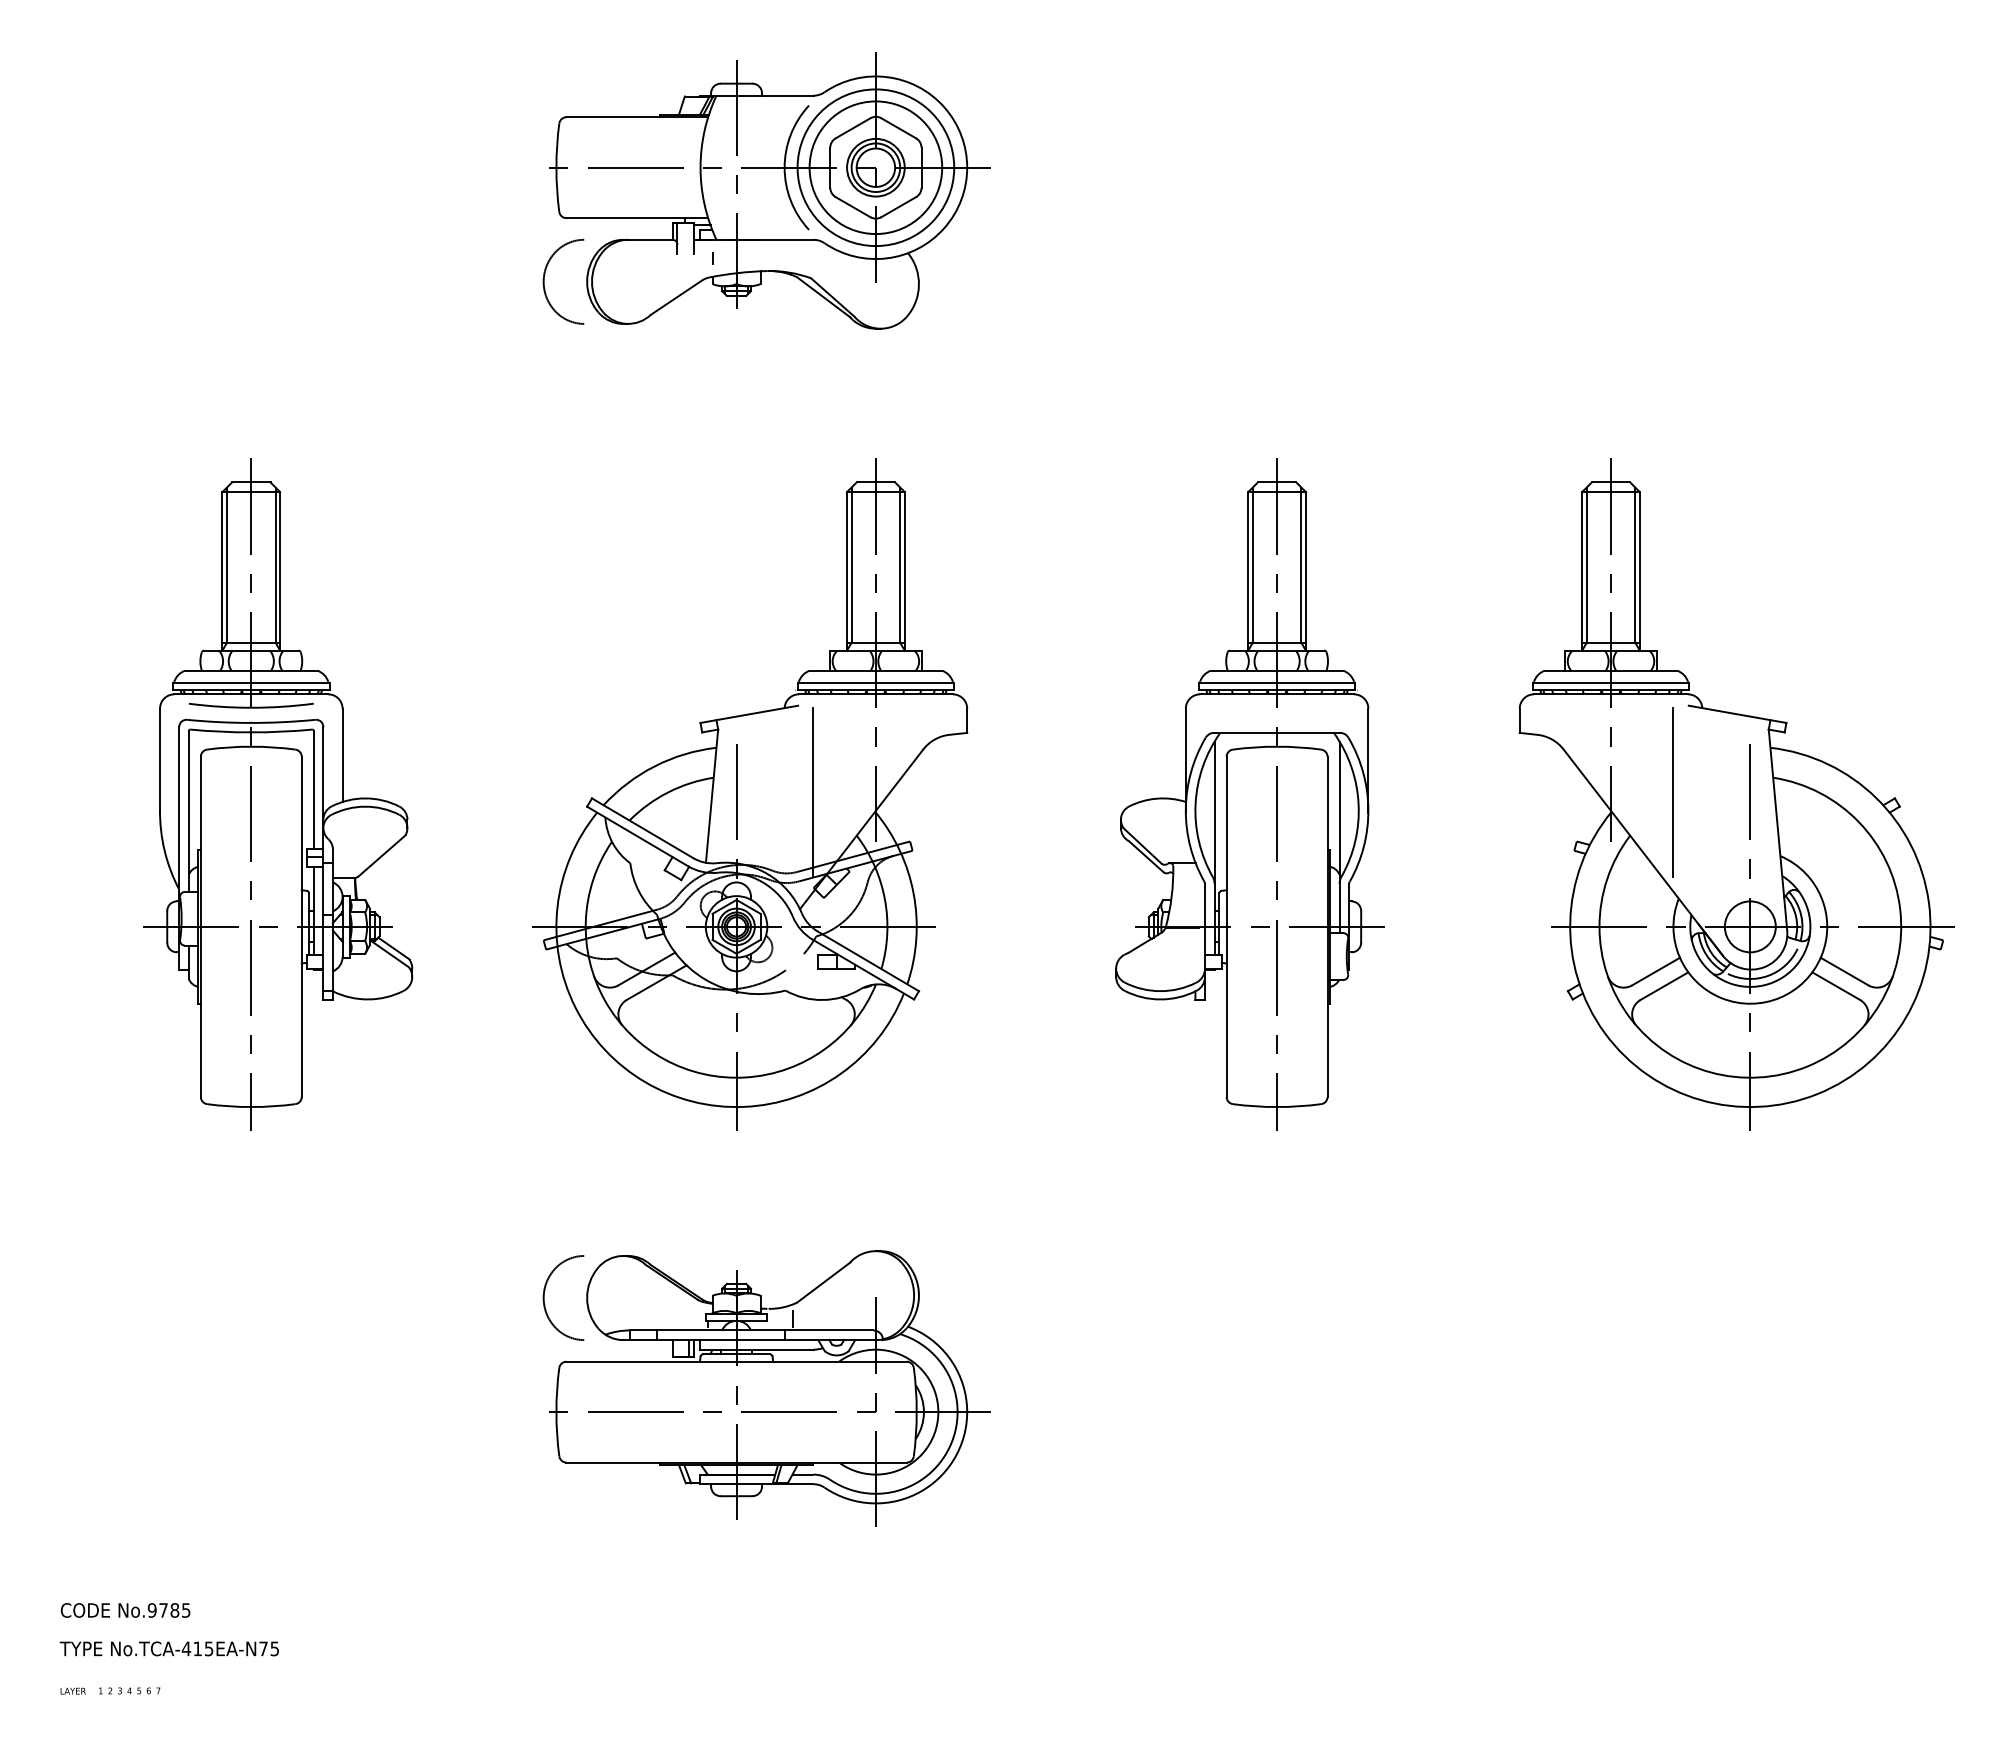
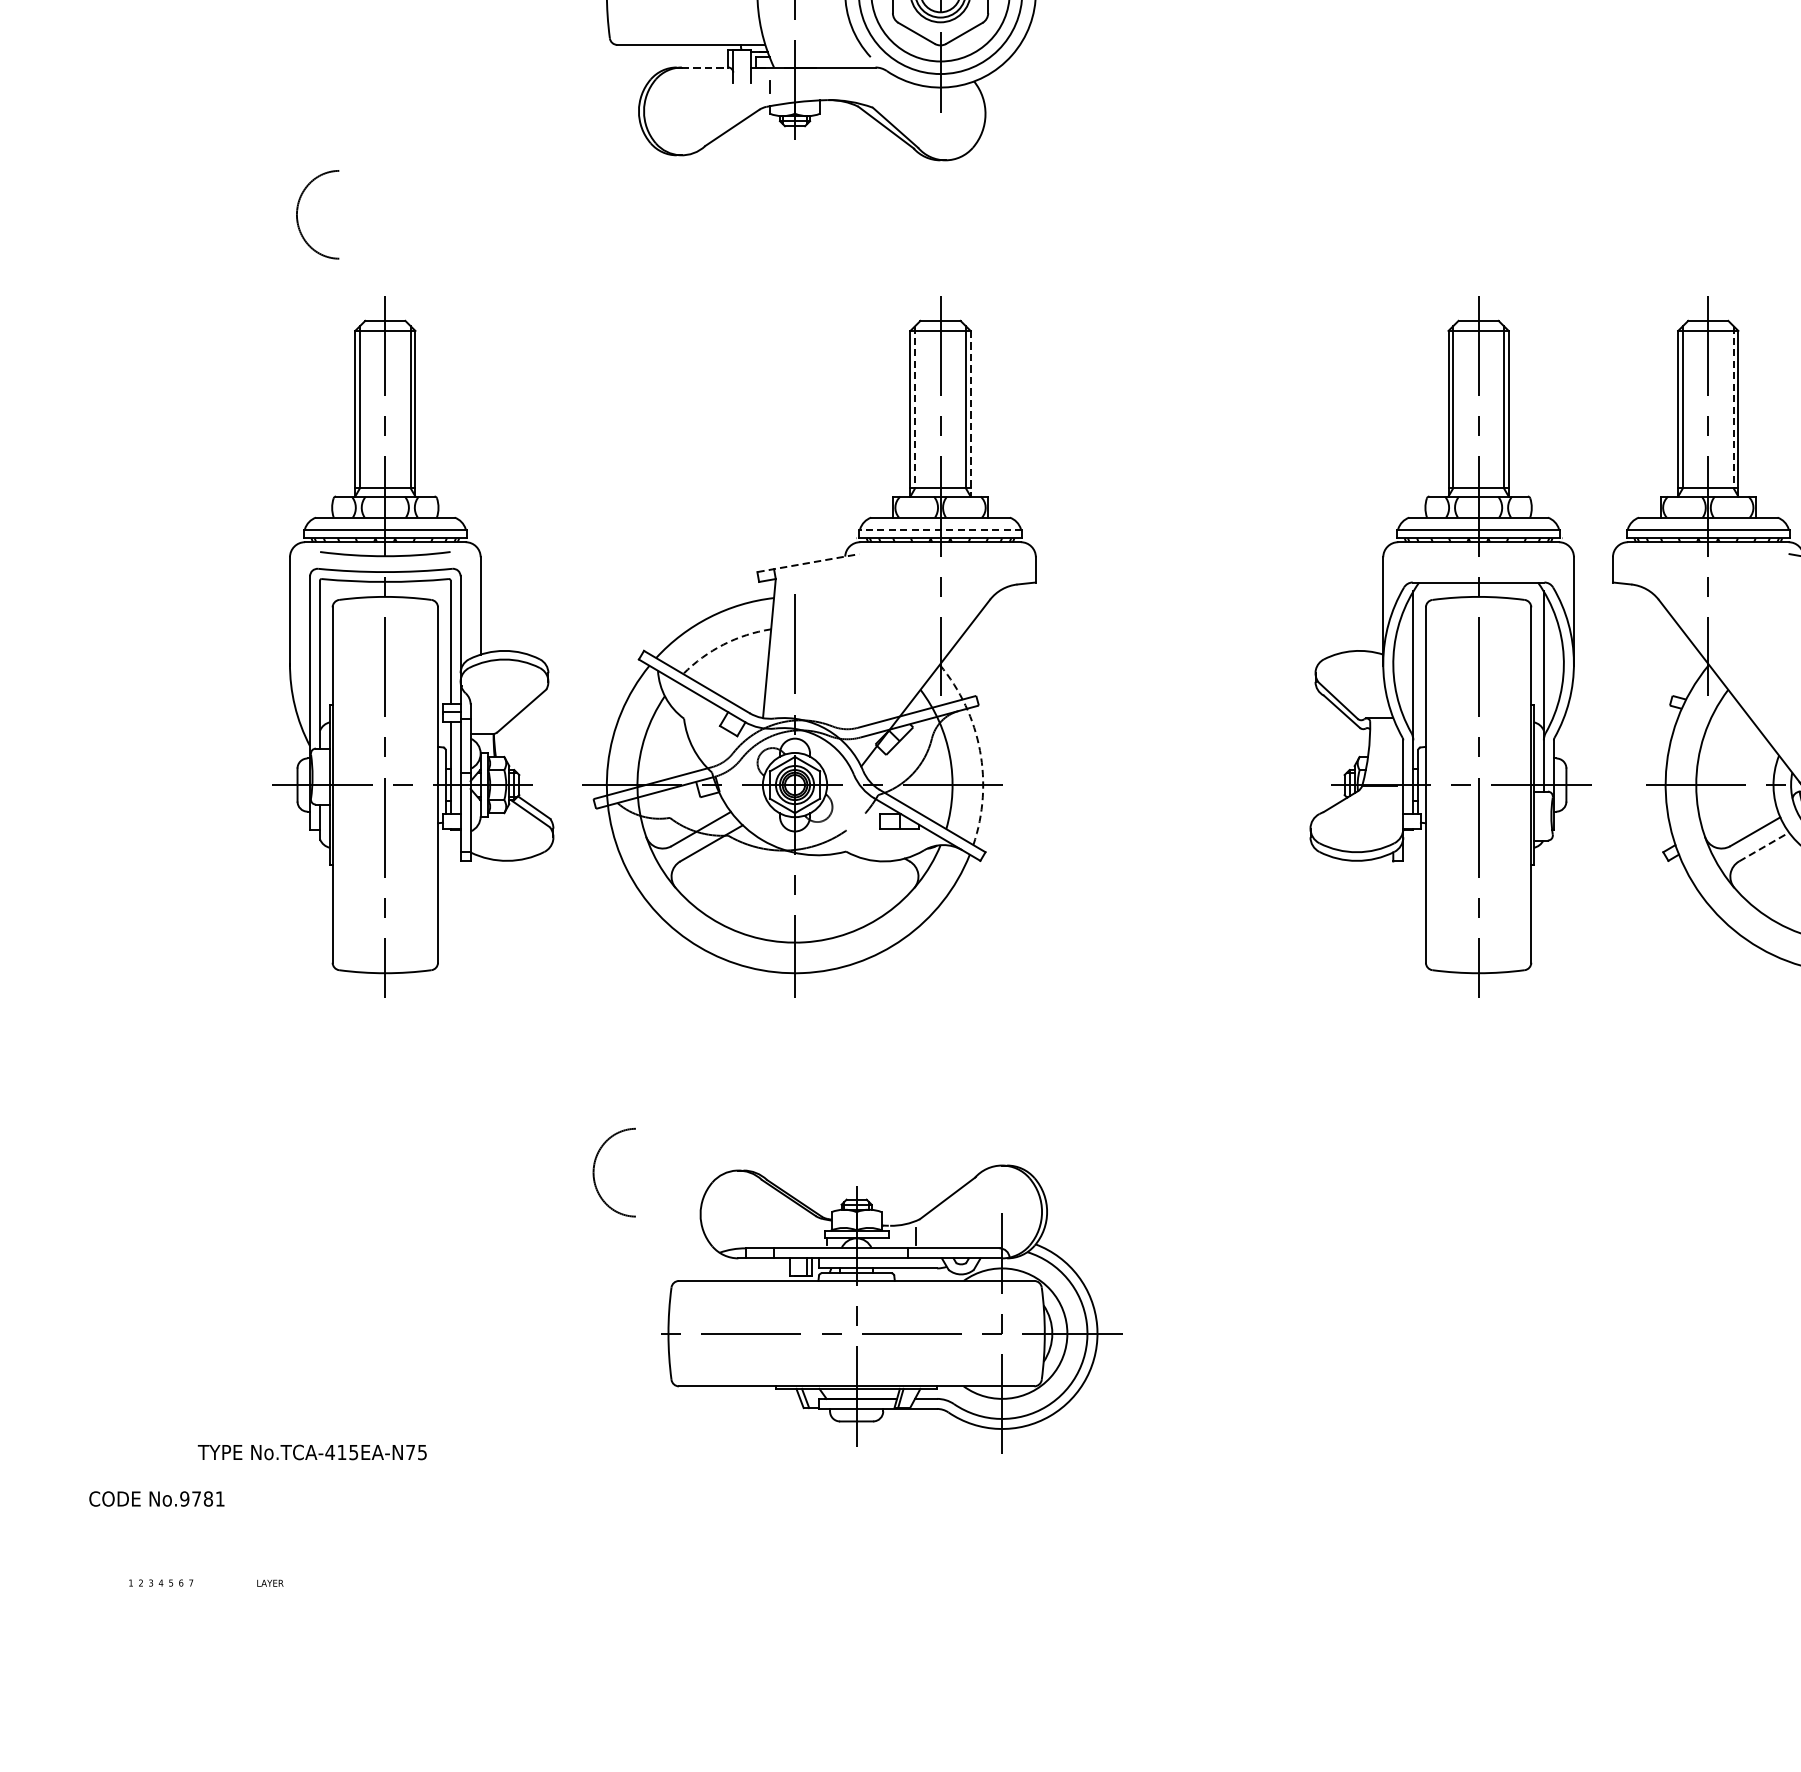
line: (650, 239) -> (705, 67), solid -> dashed
part: (545, 275) -> (298, 208), moved
line: (851, 565) -> (915, 407), solid -> dashed
line: (1635, 565) -> (1733, 407), solid -> dashed
line: (904, 571) -> (970, 413), solid -> dashed
line: (875, 682) -> (940, 529), solid -> dashed
line: (749, 714) -> (808, 563), solid -> dashed
arc: (668, 792) -> (723, 644), solid -> dashed
line: (813, 792) -> (875, 644), removed
line: (1673, 792) -> (1773, 644), removed
part: (278, 794) -> (413, 646), moved
part: (1249, 794) -> (1449, 646), moved
arc: (913, 893) -> (979, 750), solid -> dashed
line: (1664, 986) -> (1764, 847), solid -> dashed
part: (769, 1388) -> (891, 1308), moved
text: (186, 1610) -> (220, 1499), No.9785 -> No.9781
text: (168, 1648) -> (311, 1452), moved
text: (72, 1690) -> (269, 1582), moved

